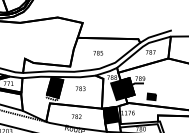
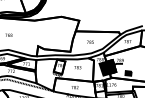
fill: (54, 87) -> (59, 66), removed
fill: (111, 115) -> (99, 86), removed

